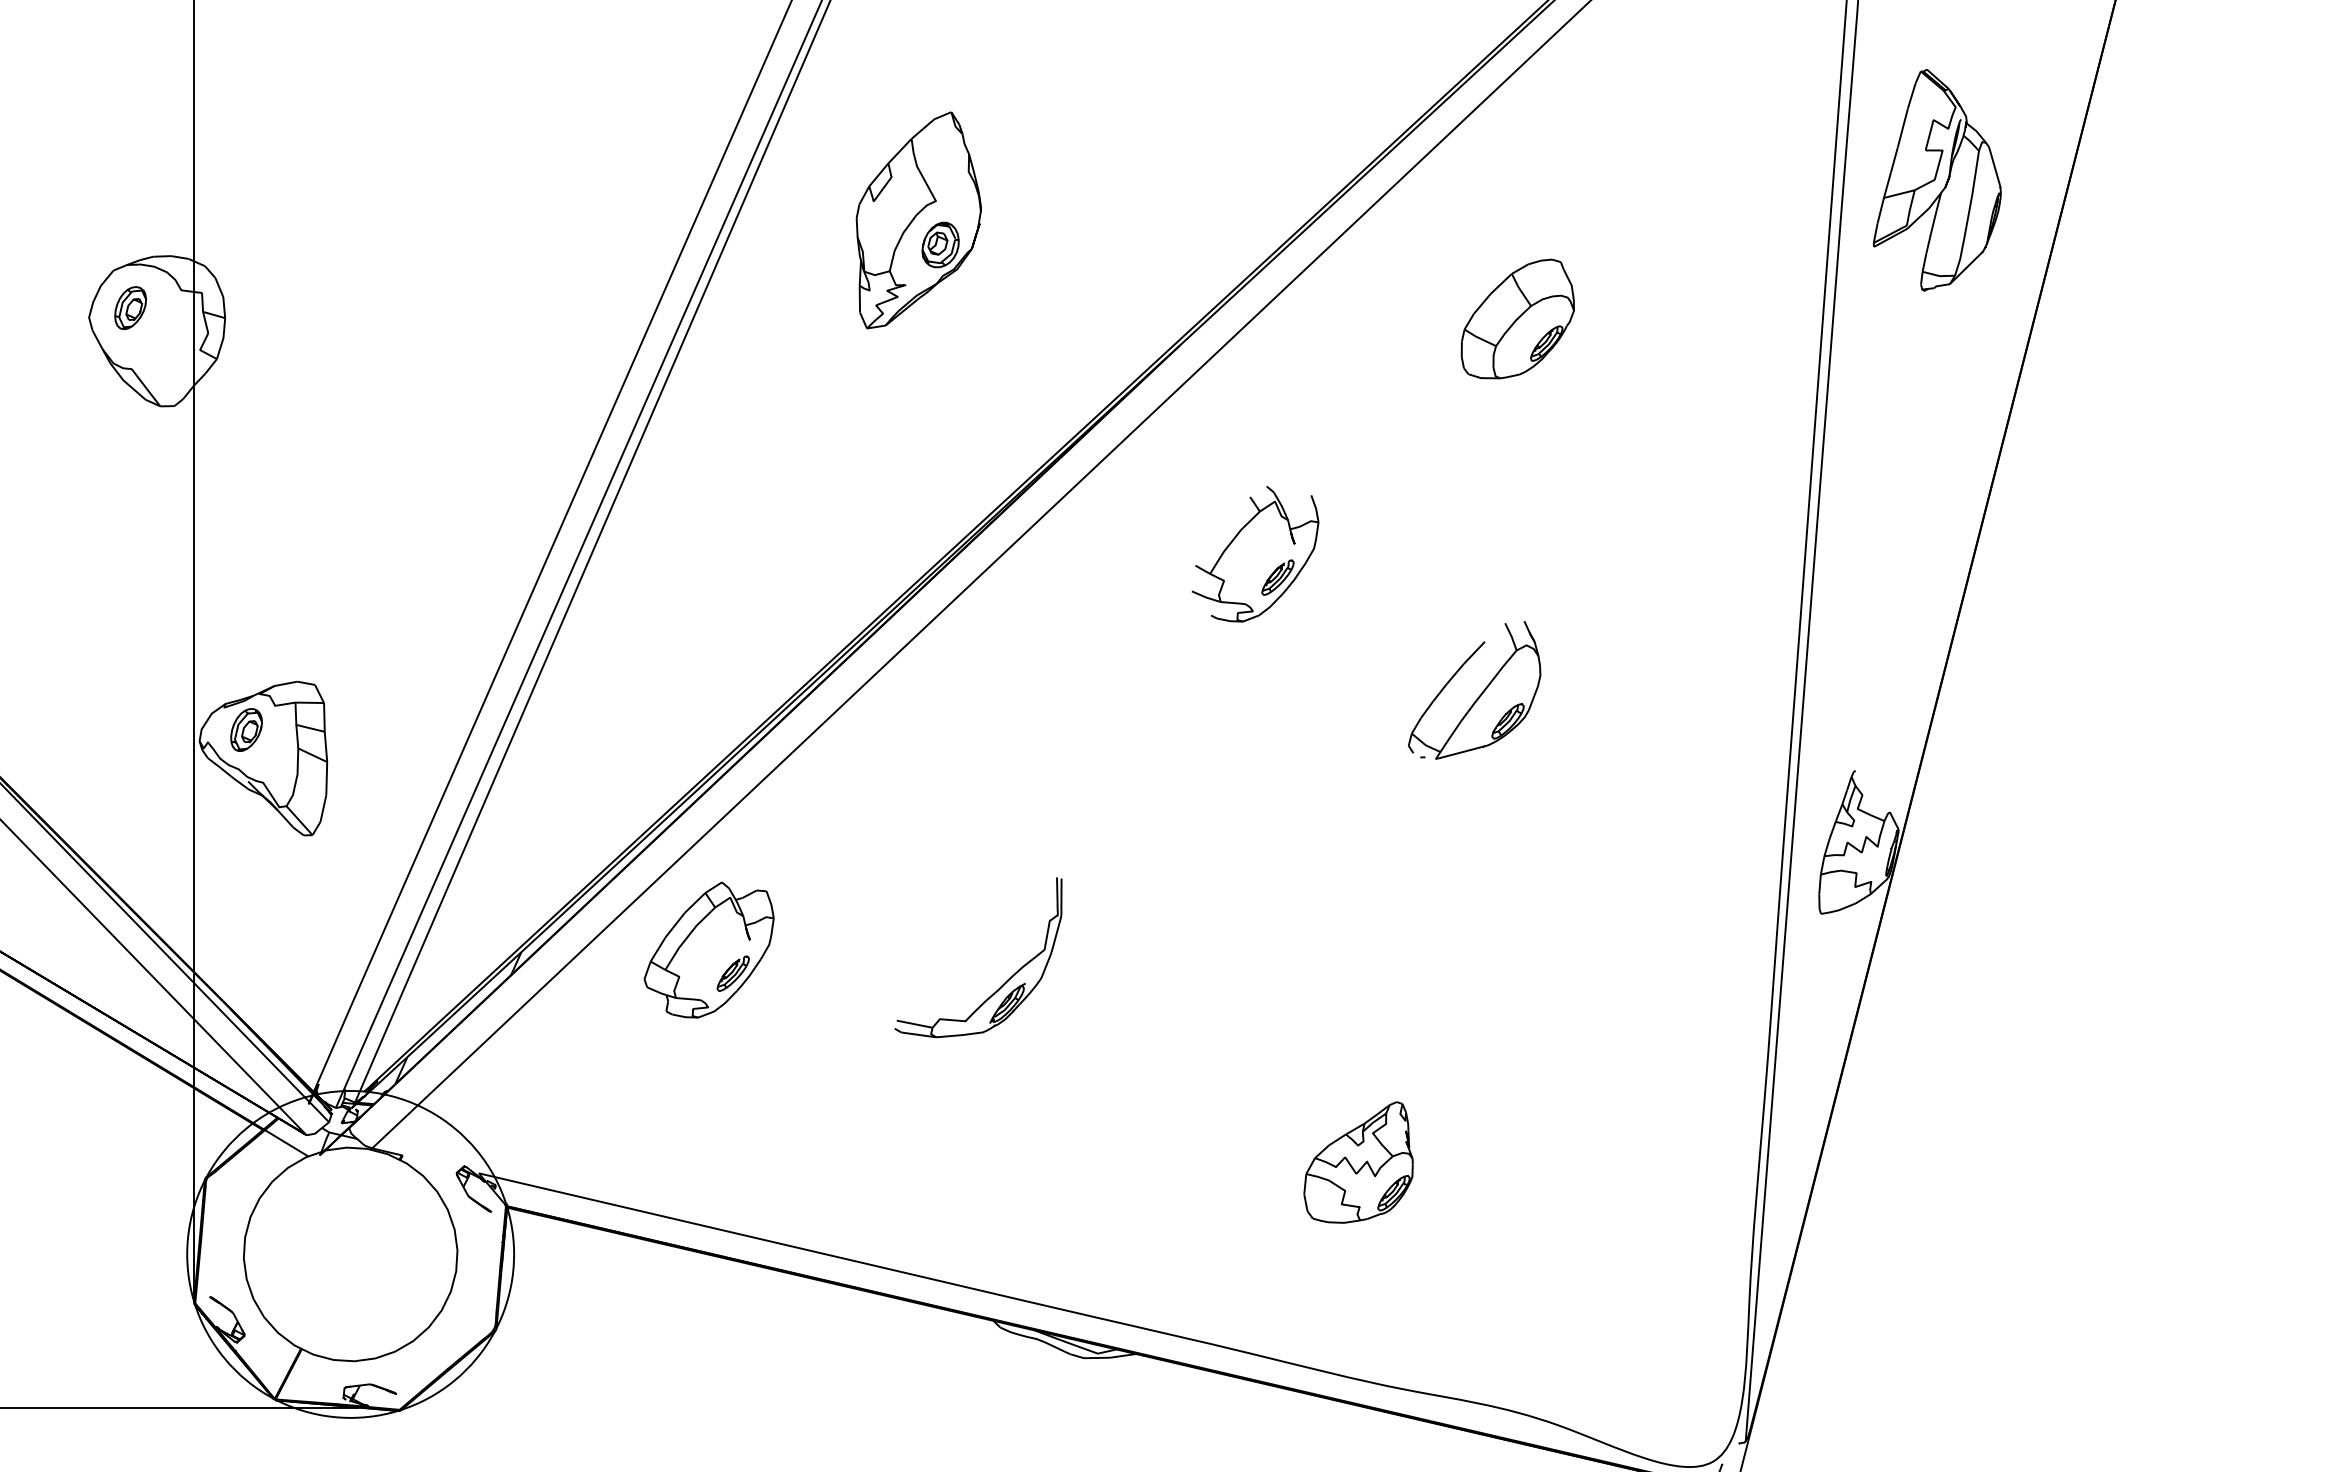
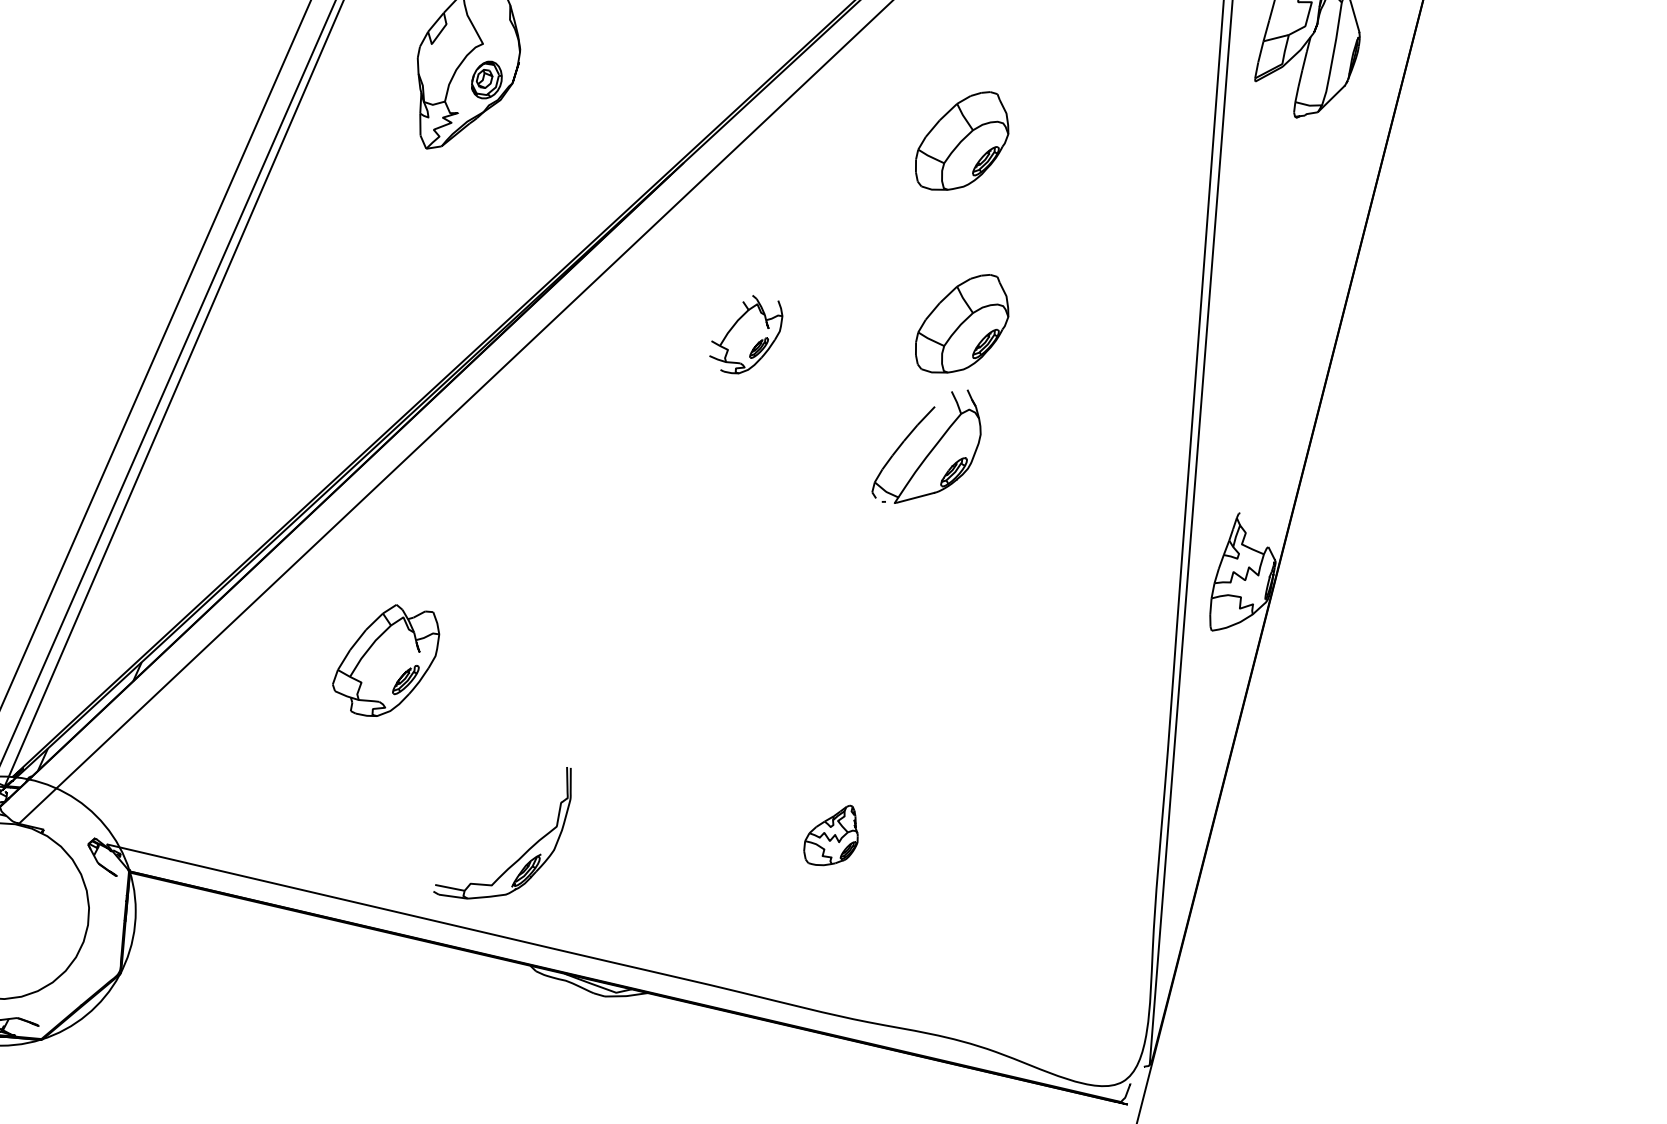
part: (1517, 540) -> (961, 323), added
part: (1255, 553) -> (746, 334), size x0.7
part: (708, 949) -> (385, 660), moved
part: (1004, 982) -> (523, 853), moved
part: (1358, 1162) -> (830, 835), size x0.6

